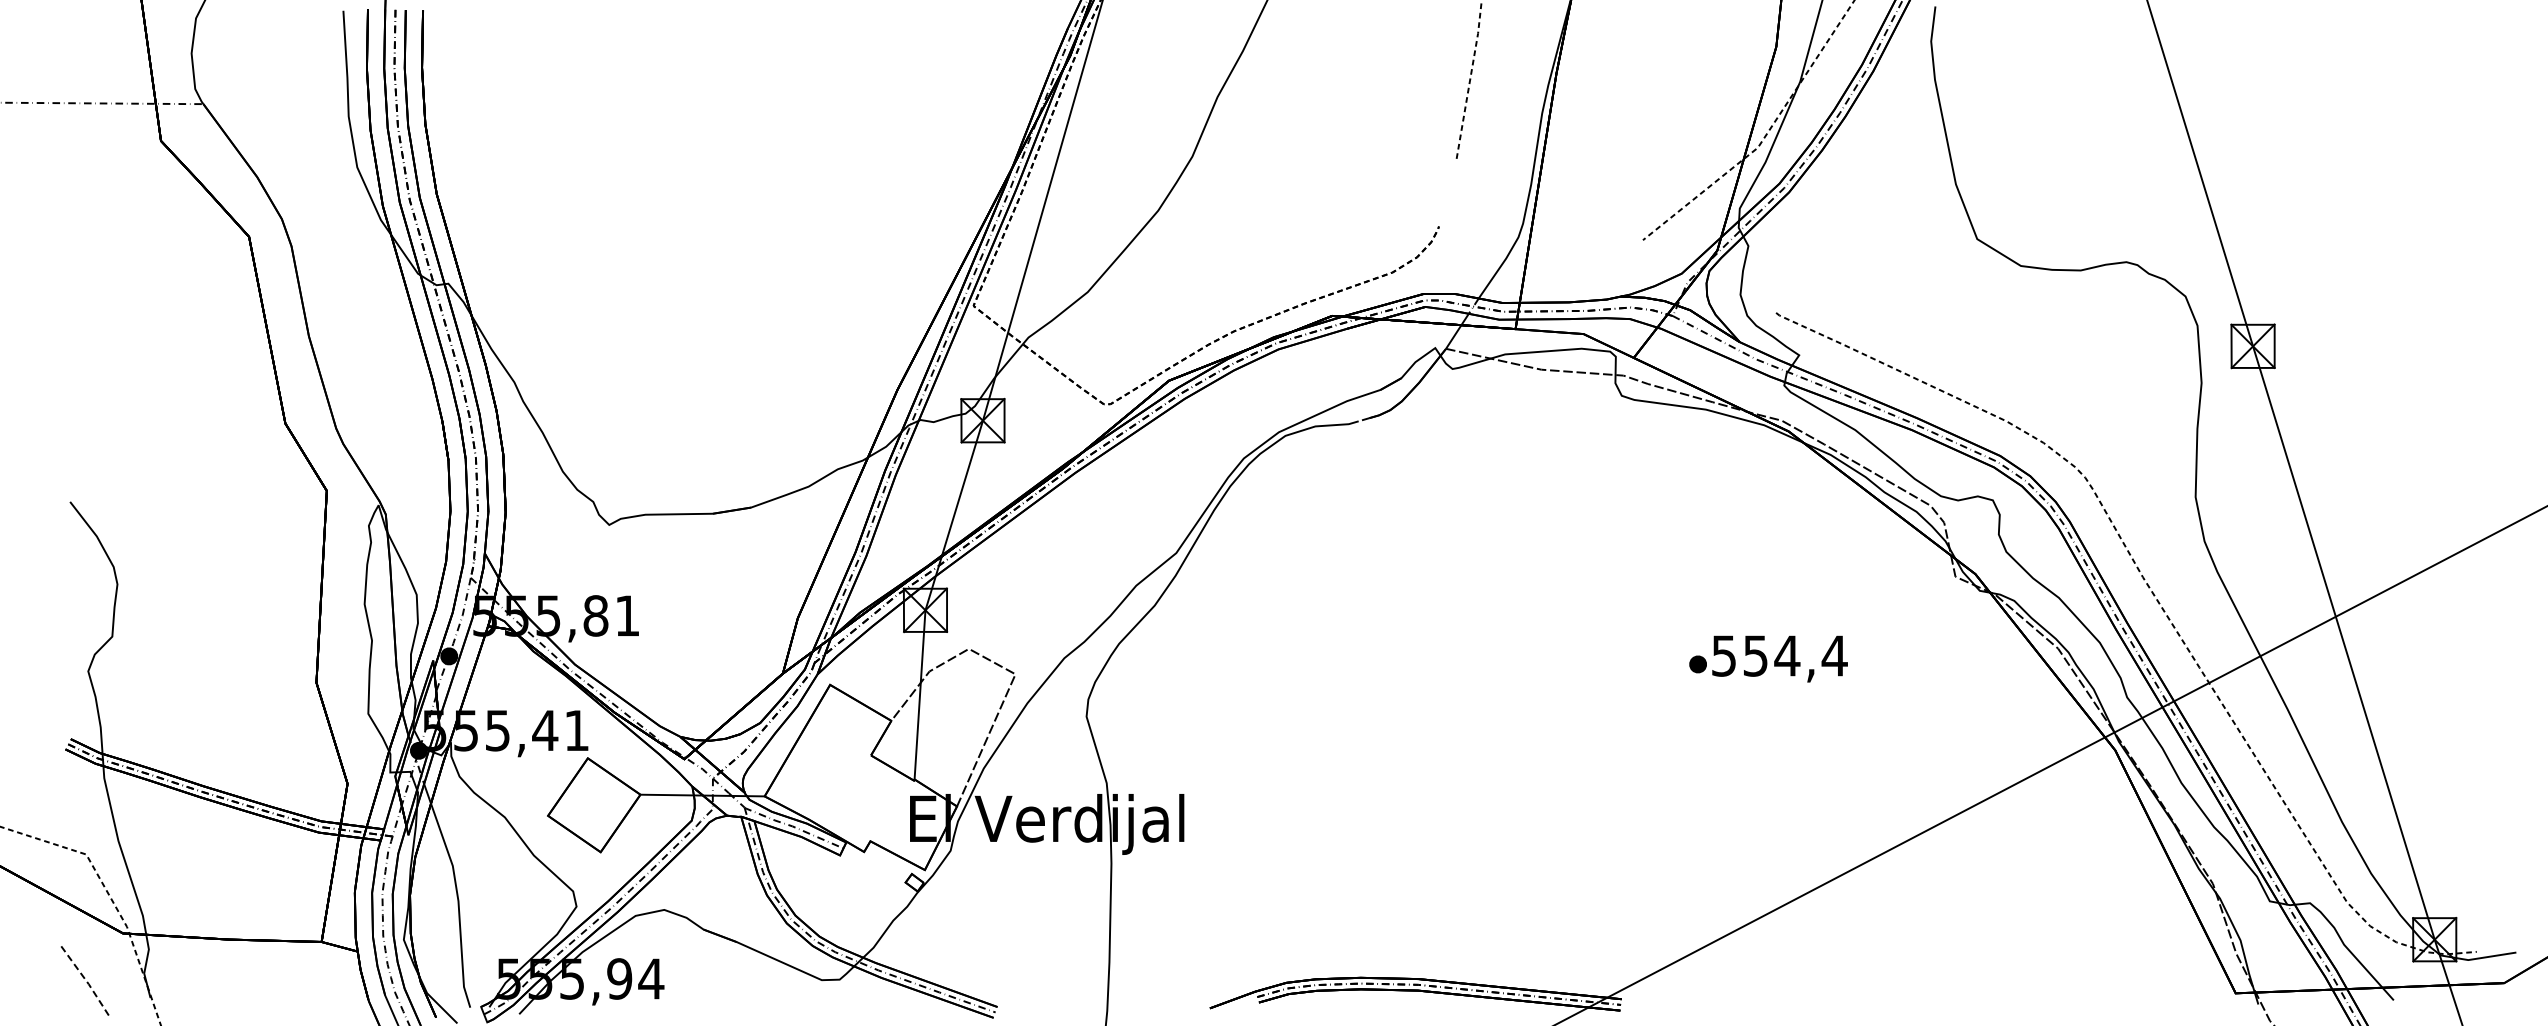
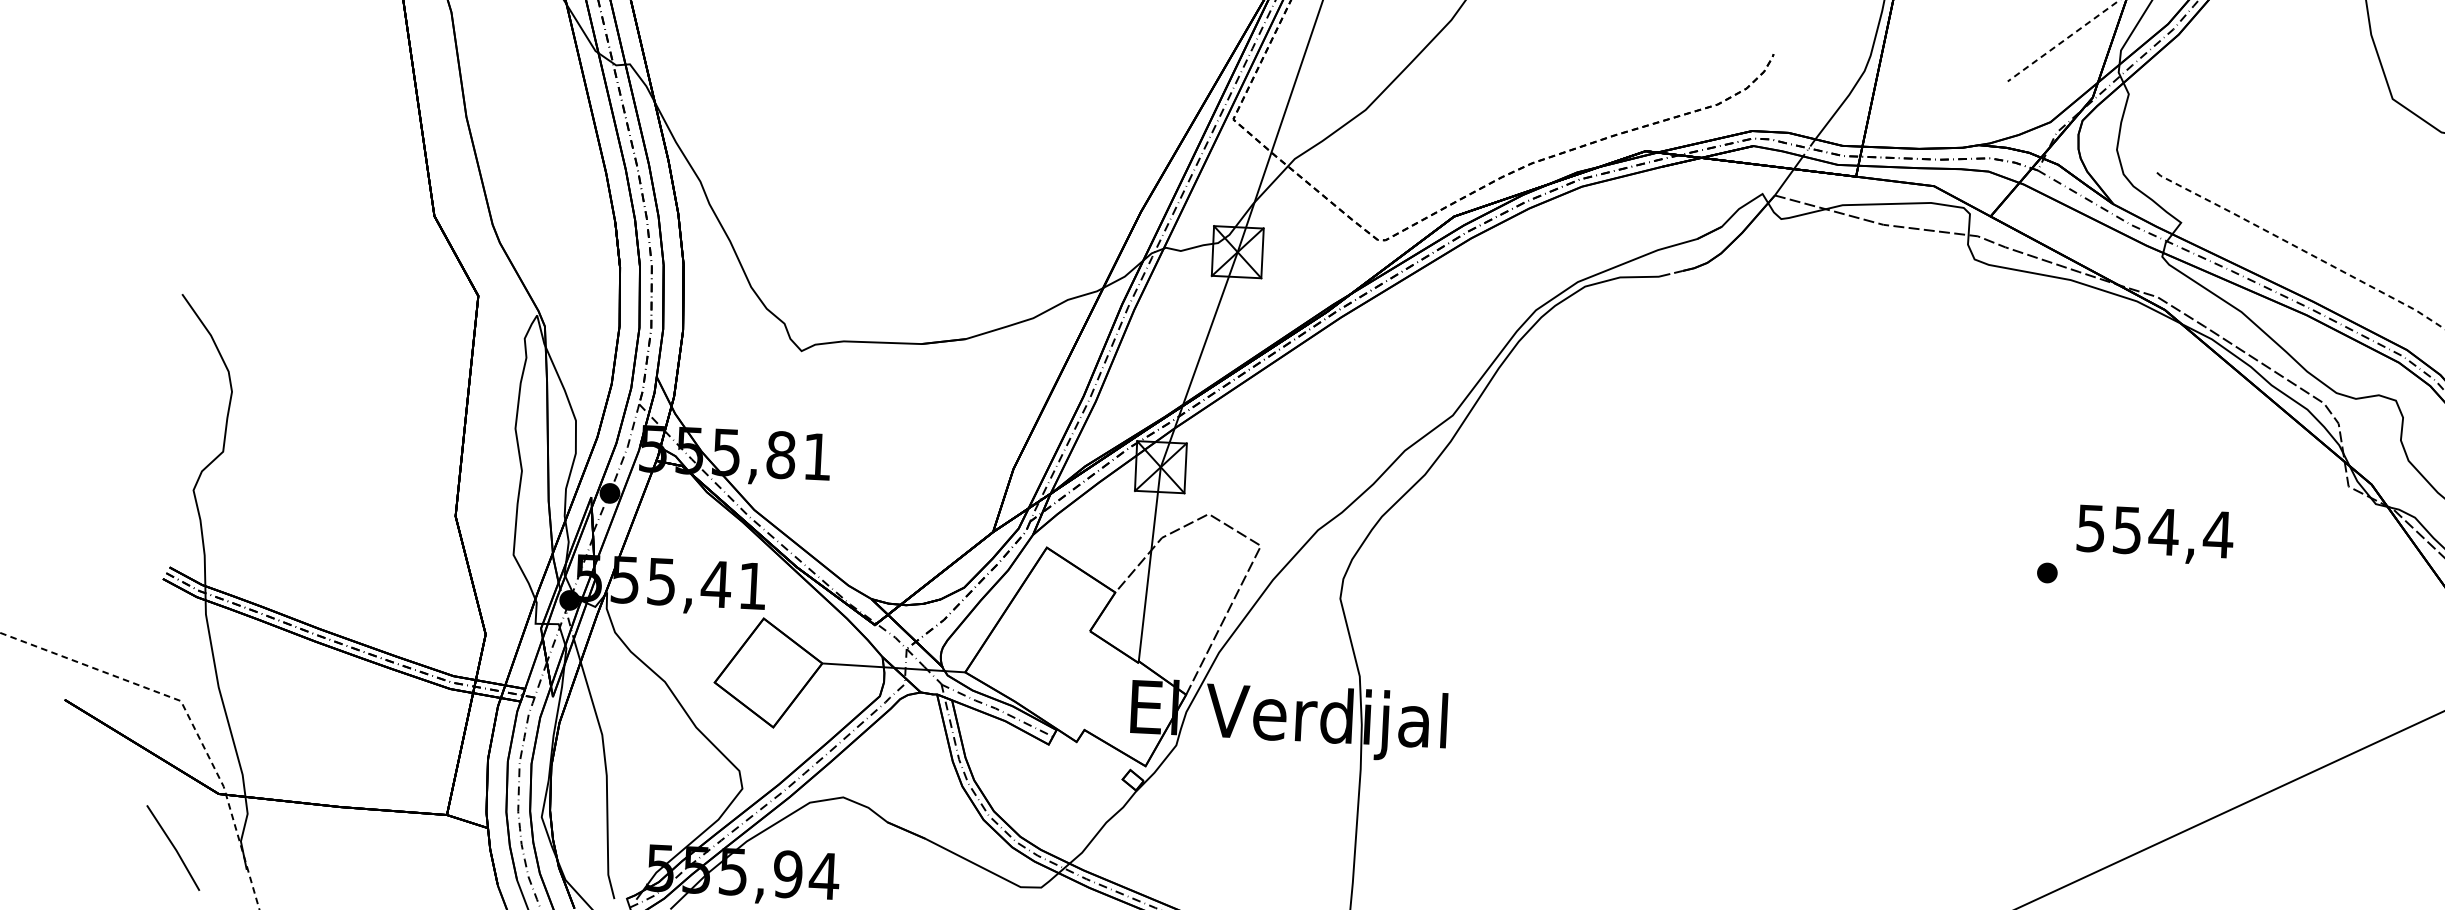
text: (1779, 658) -> (2154, 534), moved
line: (87, 982) -> (175, 848), dashed -> solid

